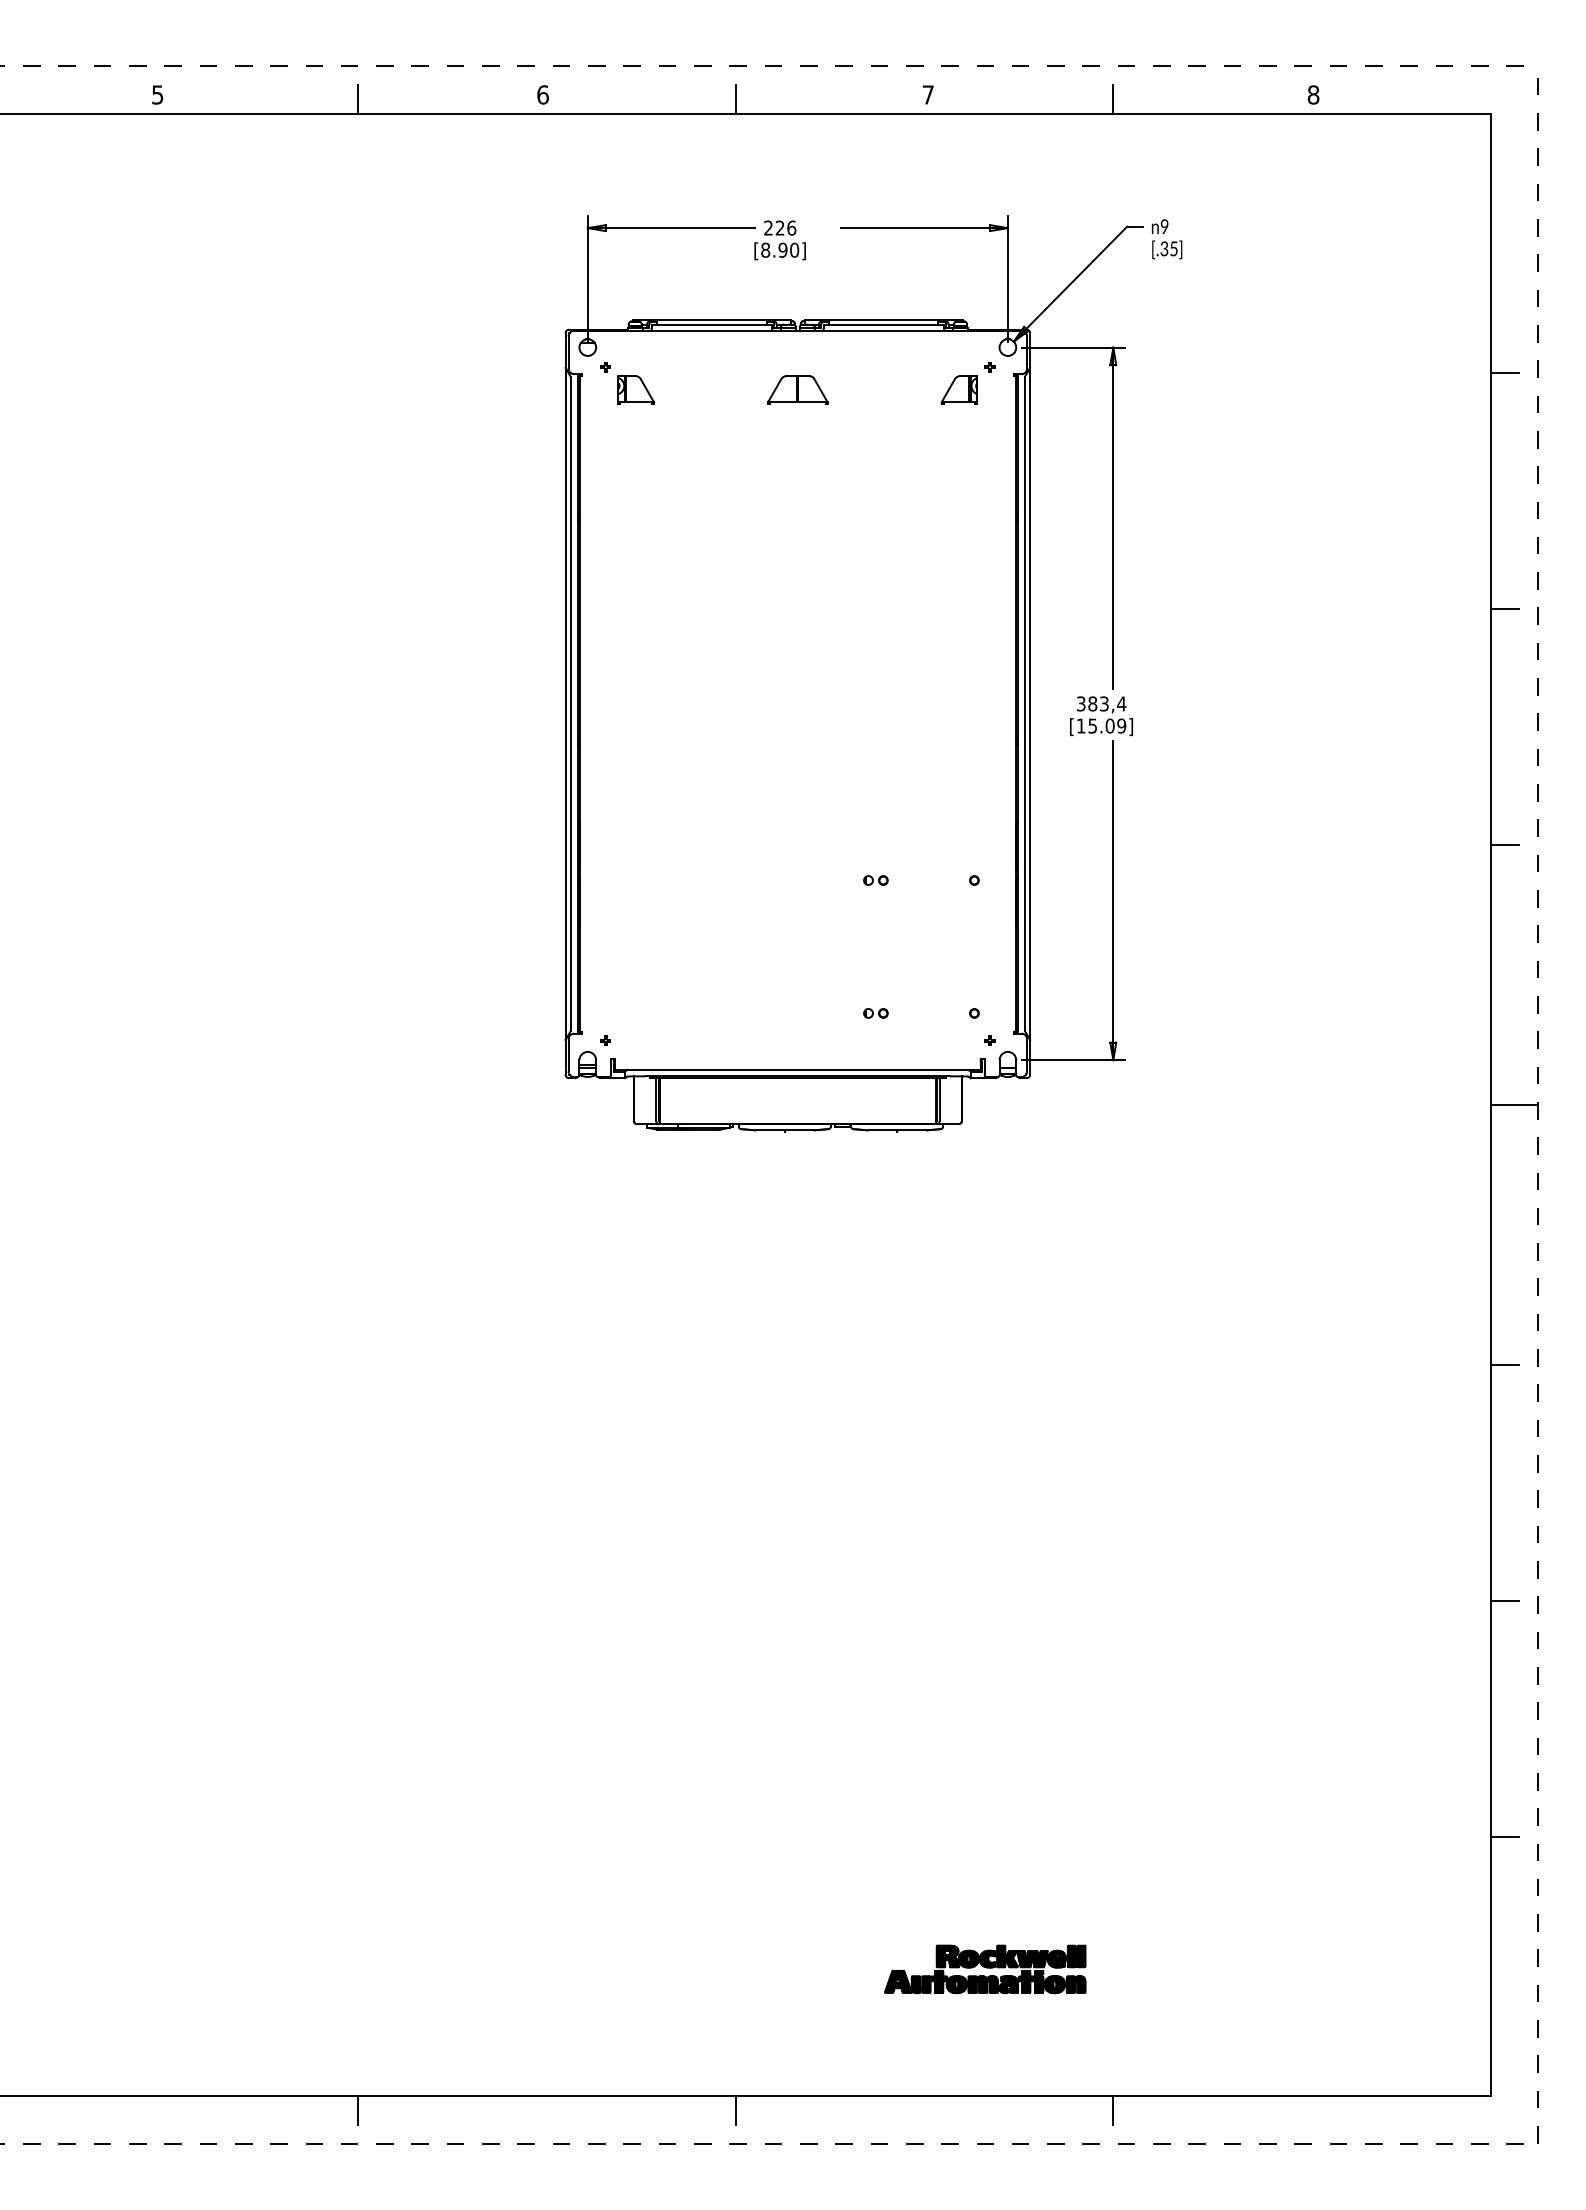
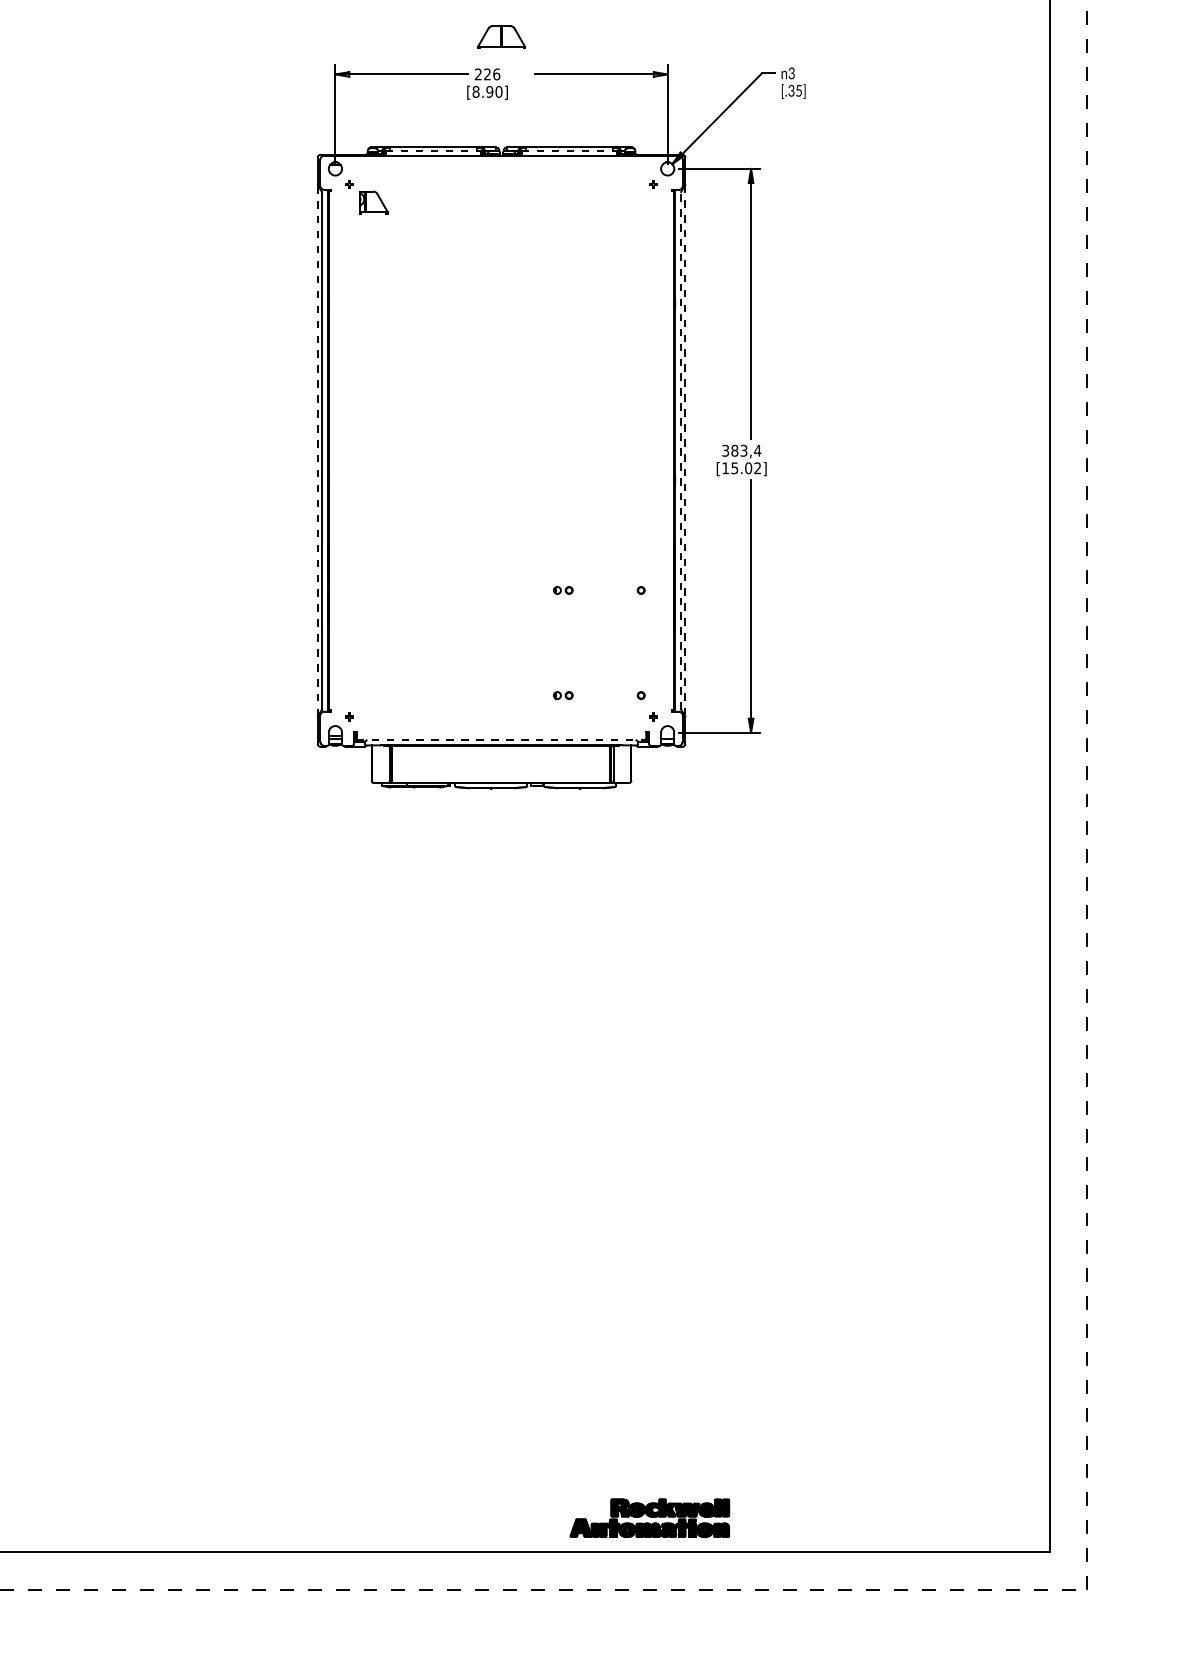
text: (1164, 226) -> (791, 73), 9 -> 3
line: (712, 324) -> (434, 150), solid -> dashed
line: (884, 324) -> (570, 150), solid -> dashed
line: (1505, 373) -> (1061, 189), removed
part: (797, 389) -> (501, 36), moved
part: (958, 389) -> (628, 202), removed
line: (1505, 609) -> (1061, 376), removed
line: (565, 703) -> (317, 450), solid -> dashed
line: (1024, 703) -> (680, 450), solid -> dashed
line: (1030, 703) -> (685, 450), solid -> dashed
text: (1121, 725) -> (757, 467), [15.09] -> [15.02]
line: (1505, 845) -> (1061, 562), removed
line: (798, 1069) -> (502, 739), solid -> dashed
line: (1514, 1105) -> (1068, 768), removed
line: (1505, 1364) -> (1061, 973), removed
line: (1505, 1600) -> (1061, 1159), removed
line: (1505, 1836) -> (1061, 1346), removed
part: (985, 1969) -> (649, 1518), moved
line: (358, 2110) -> (154, 1563), removed
line: (735, 2110) -> (452, 1563), removed
line: (1113, 2110) -> (751, 1563), removed

